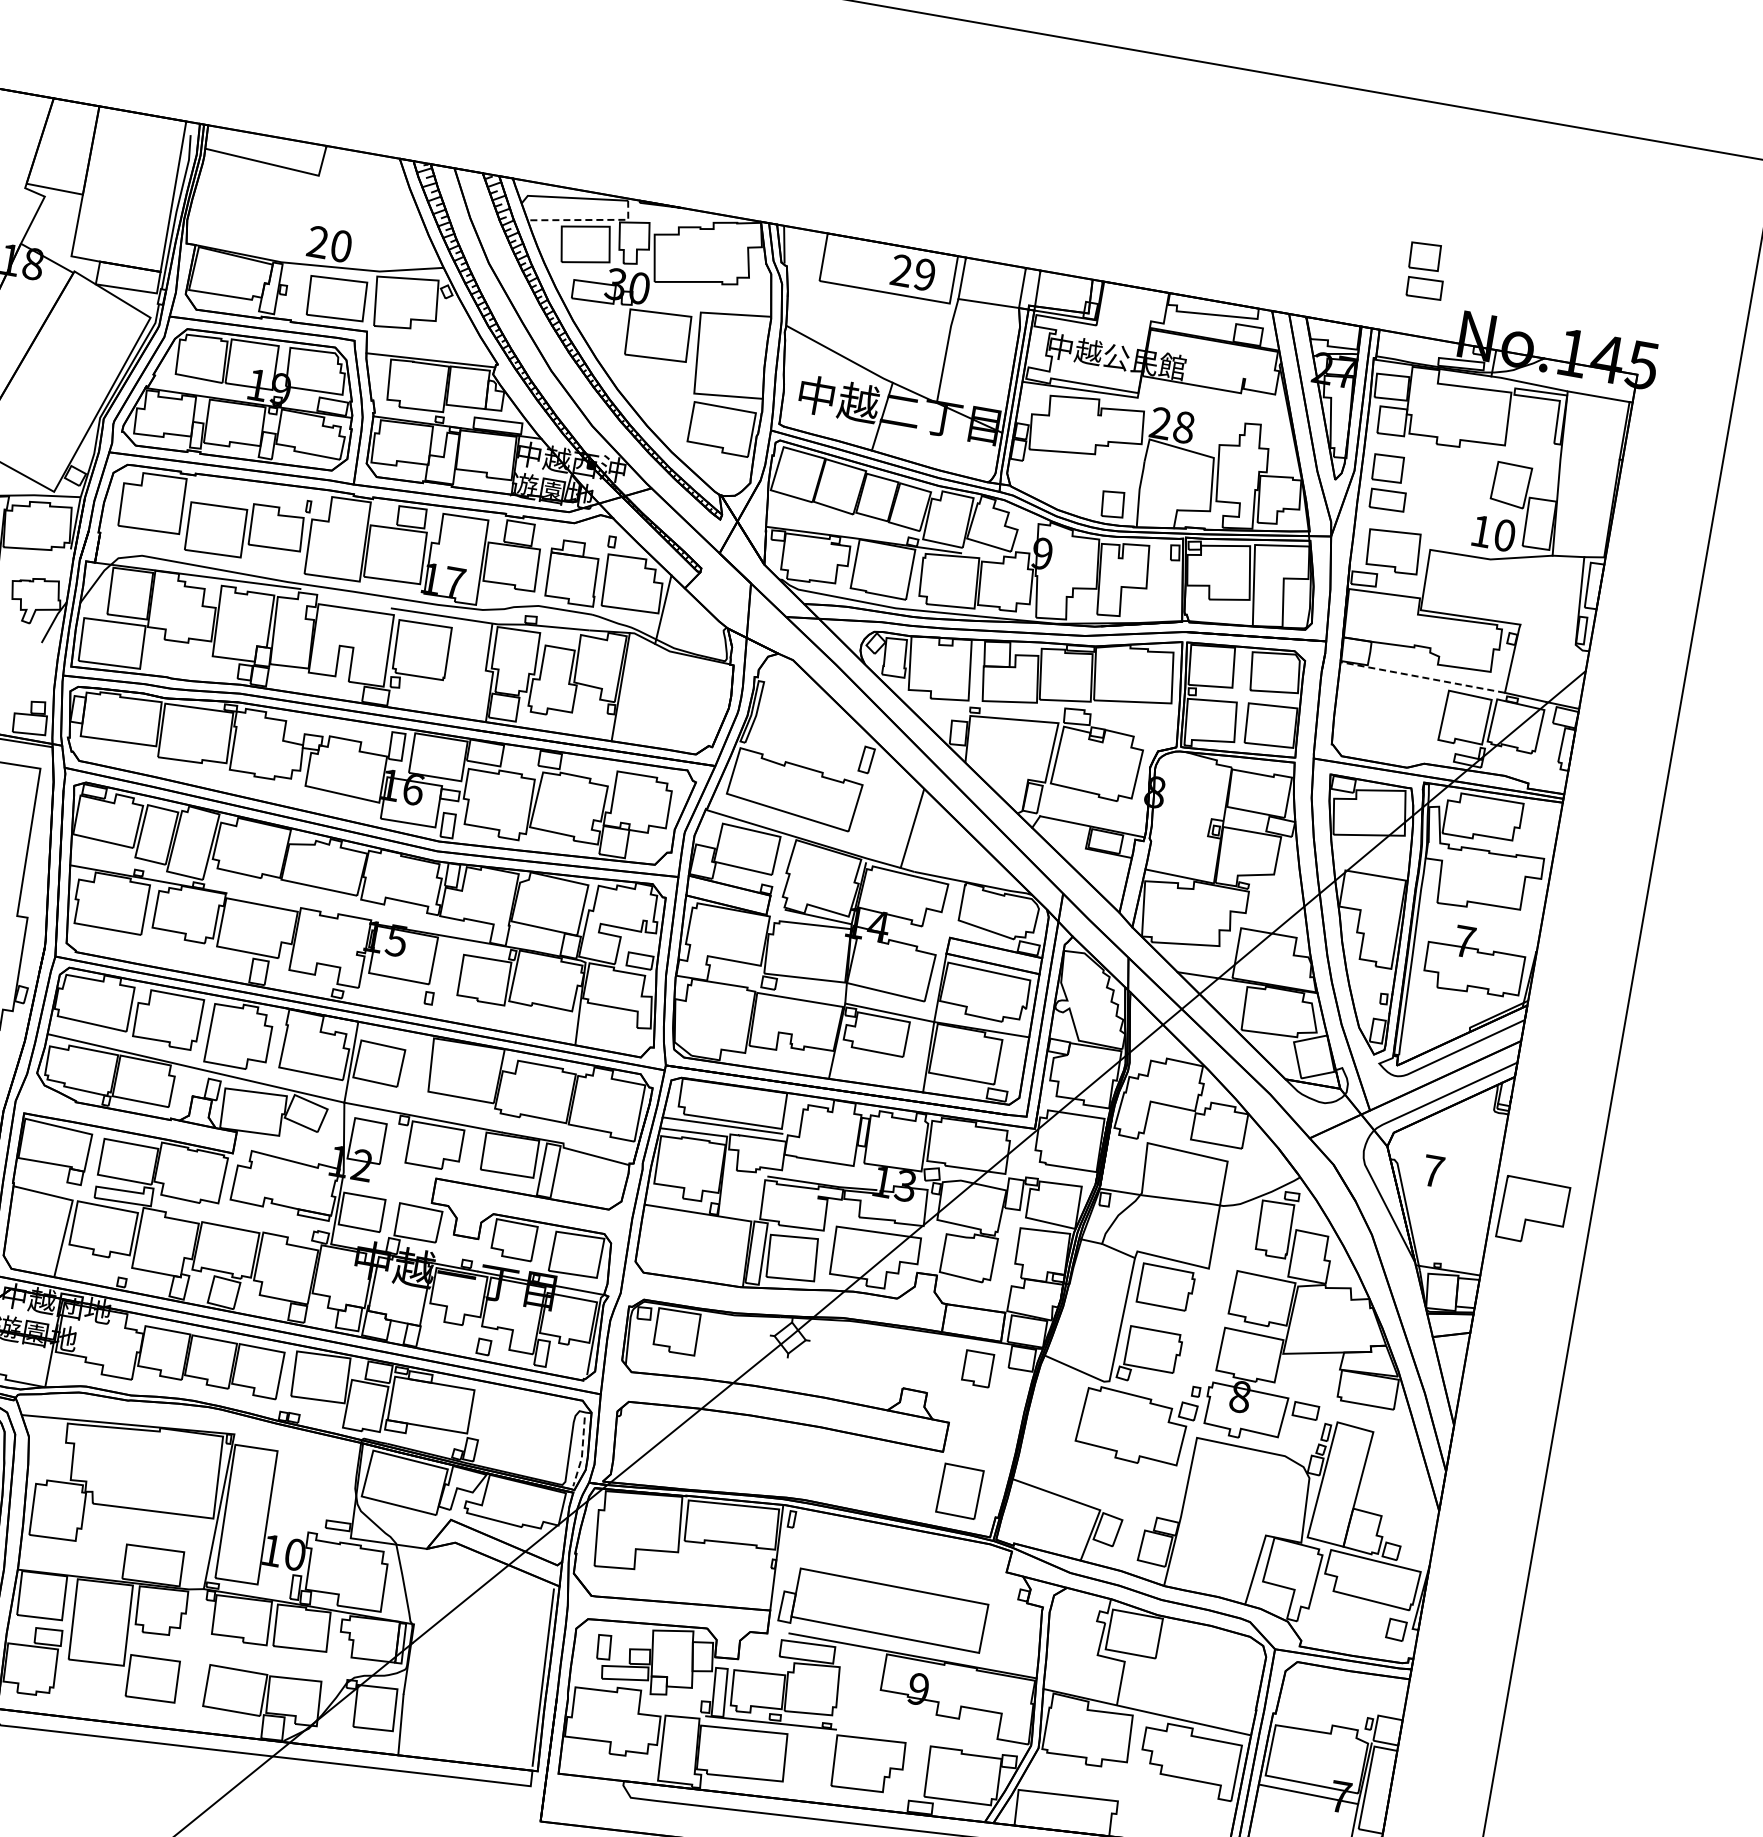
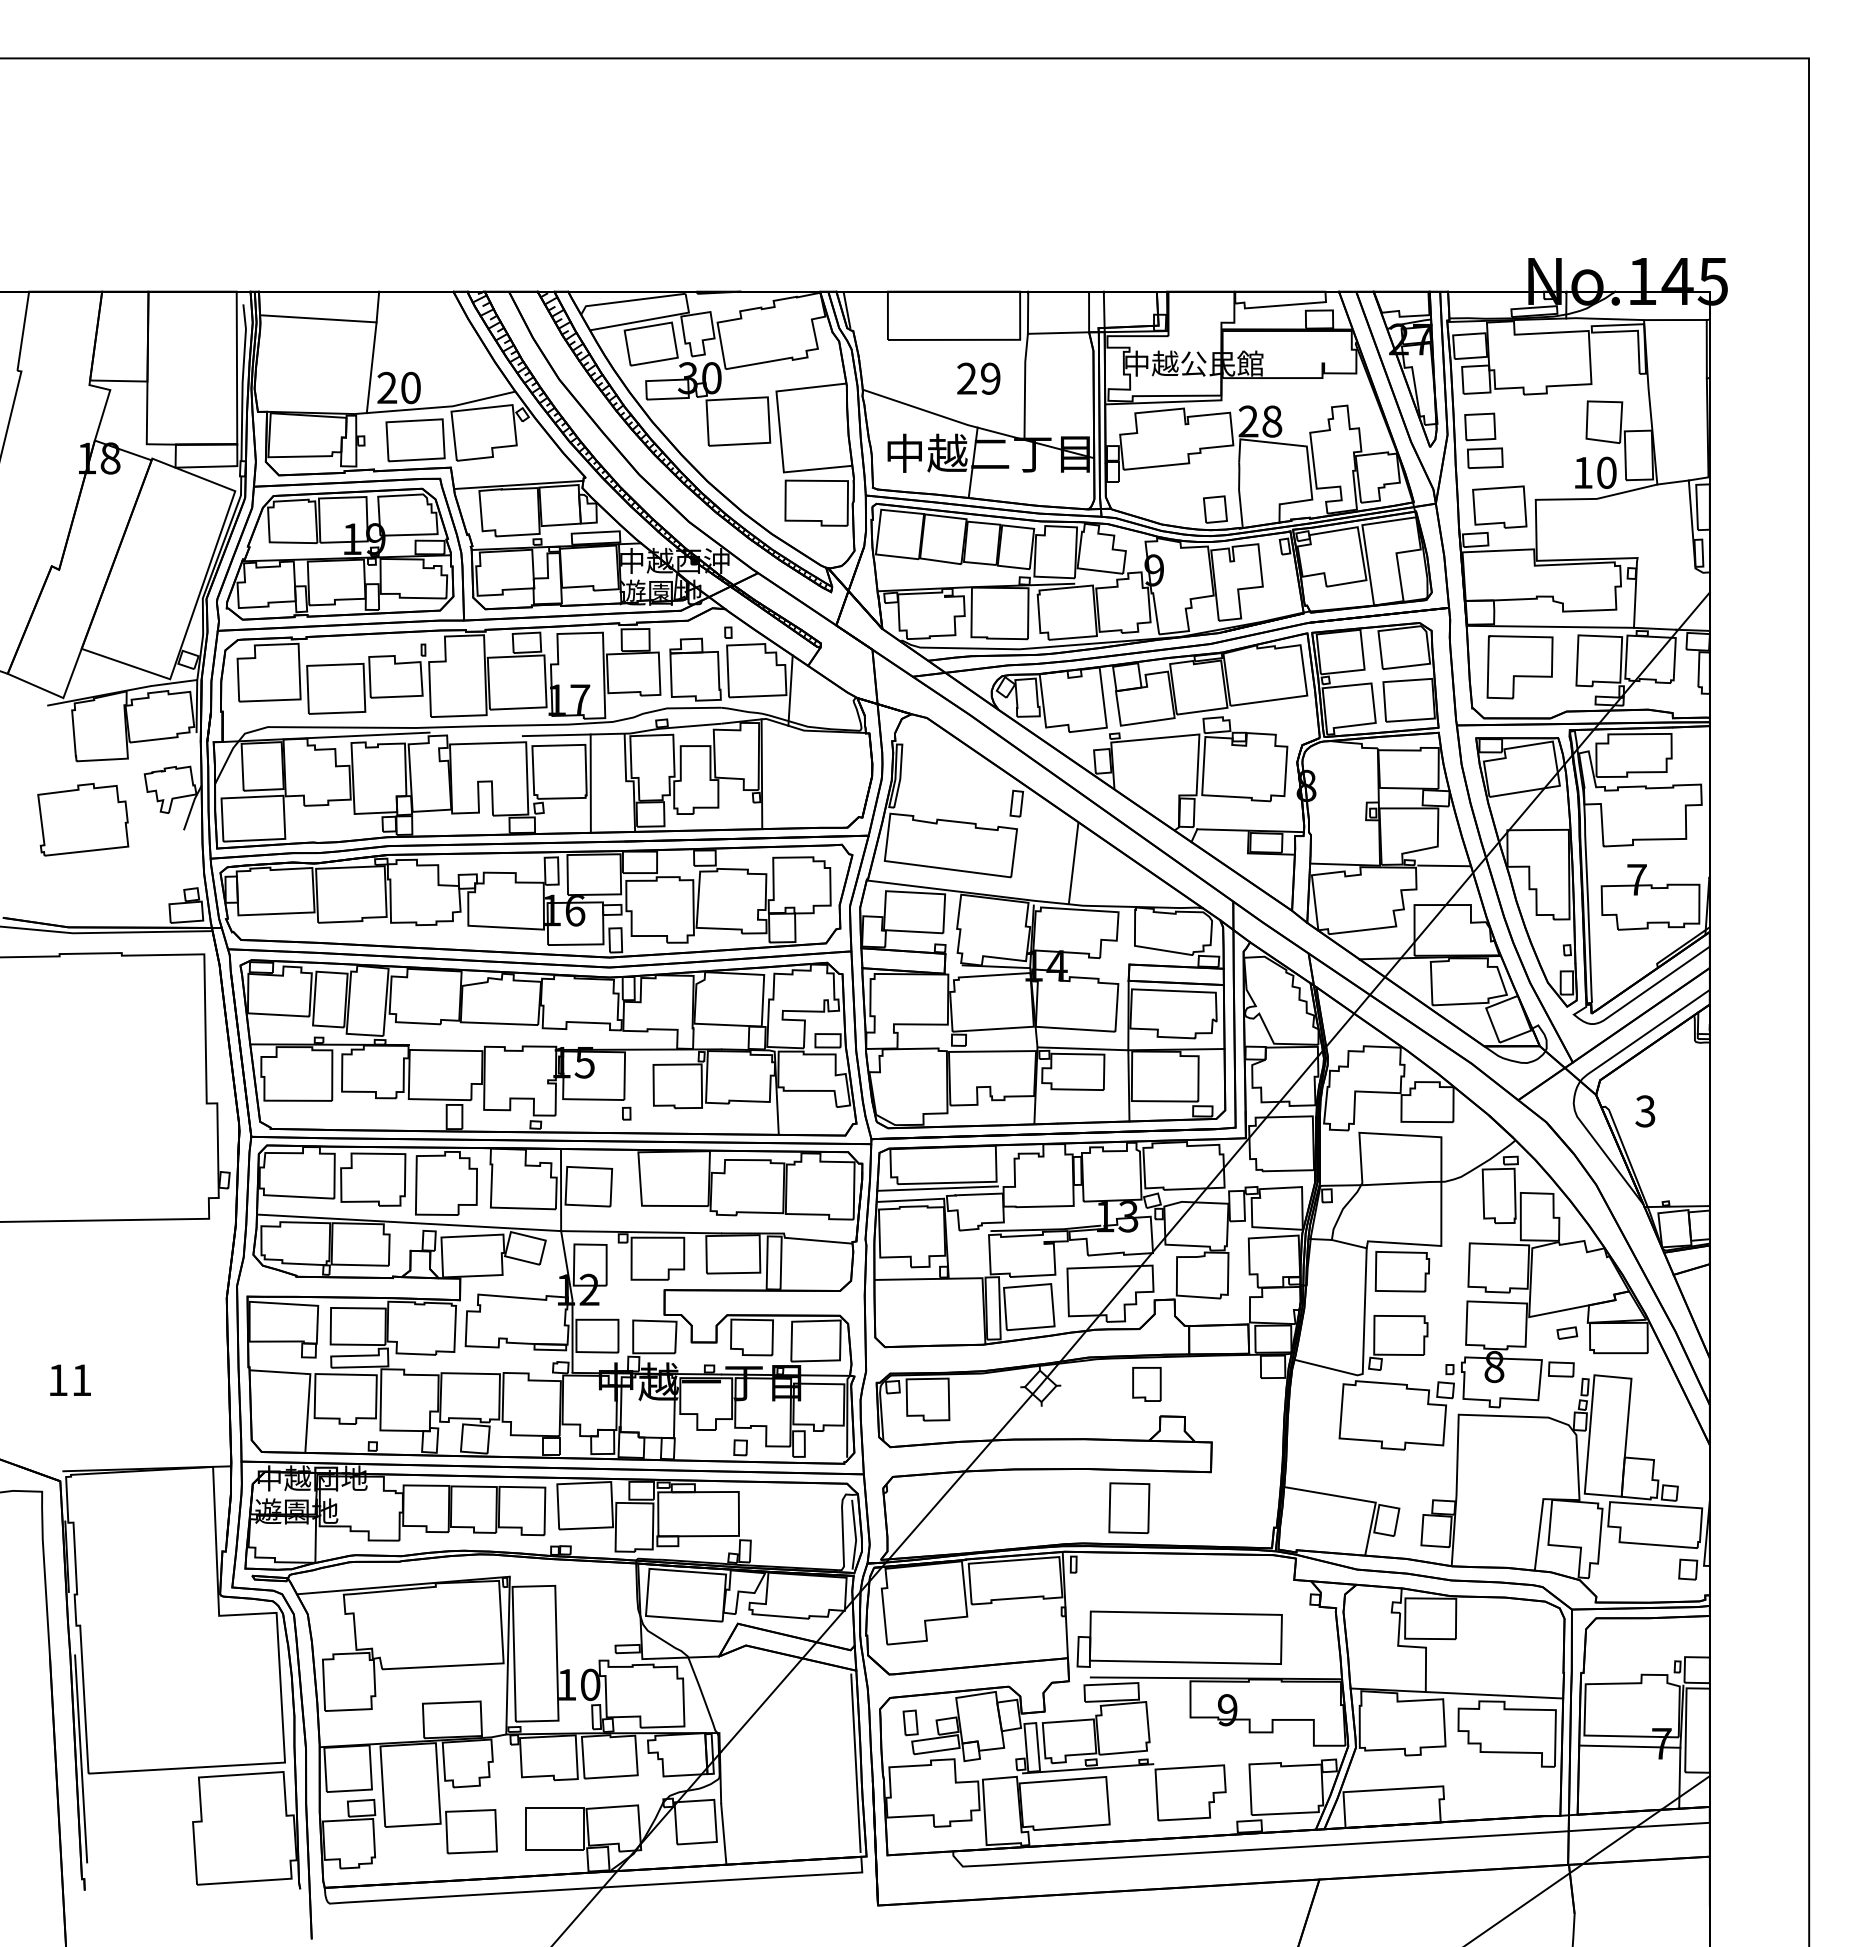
line: (306, 219) -> (371, 367), added
line: (588, 219) -> (649, 319), dashed -> solid
part: (1425, 270) -> (1483, 225), removed
text: (912, 272) -> (978, 378), moved
line: (450, 666) -> (590, 783), added
line: (1422, 677) -> (1550, 626), dashed -> solid
line: (1277, 894) -> (1444, 865), added
text: (1433, 1171) -> (1645, 1111), 7 -> 3
part: (1532, 1212) -> (1519, 667), moved
part: (977, 1368) -> (1146, 1384), moved
part: (1318, 1375) -> (1567, 1332), added
line: (582, 1453) -> (855, 1535), dashed -> solid
part: (960, 1491) -> (1129, 1508), moved

